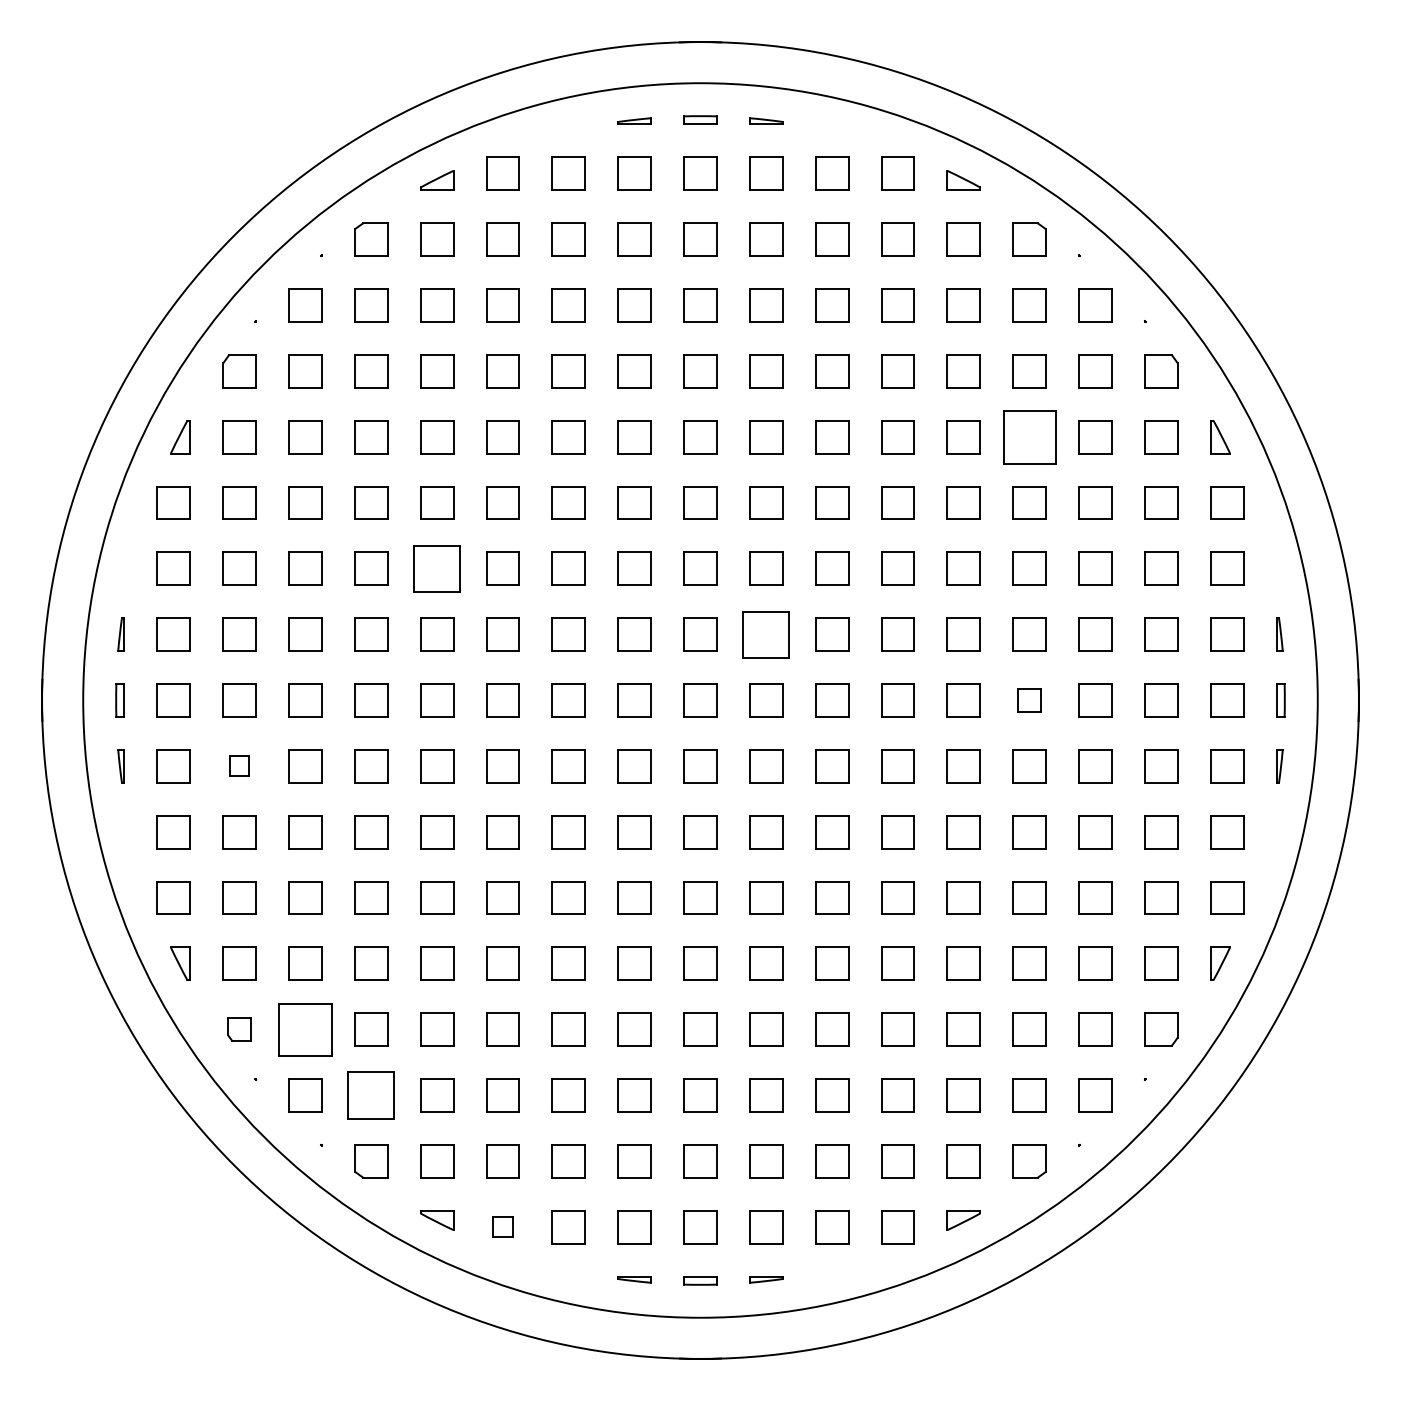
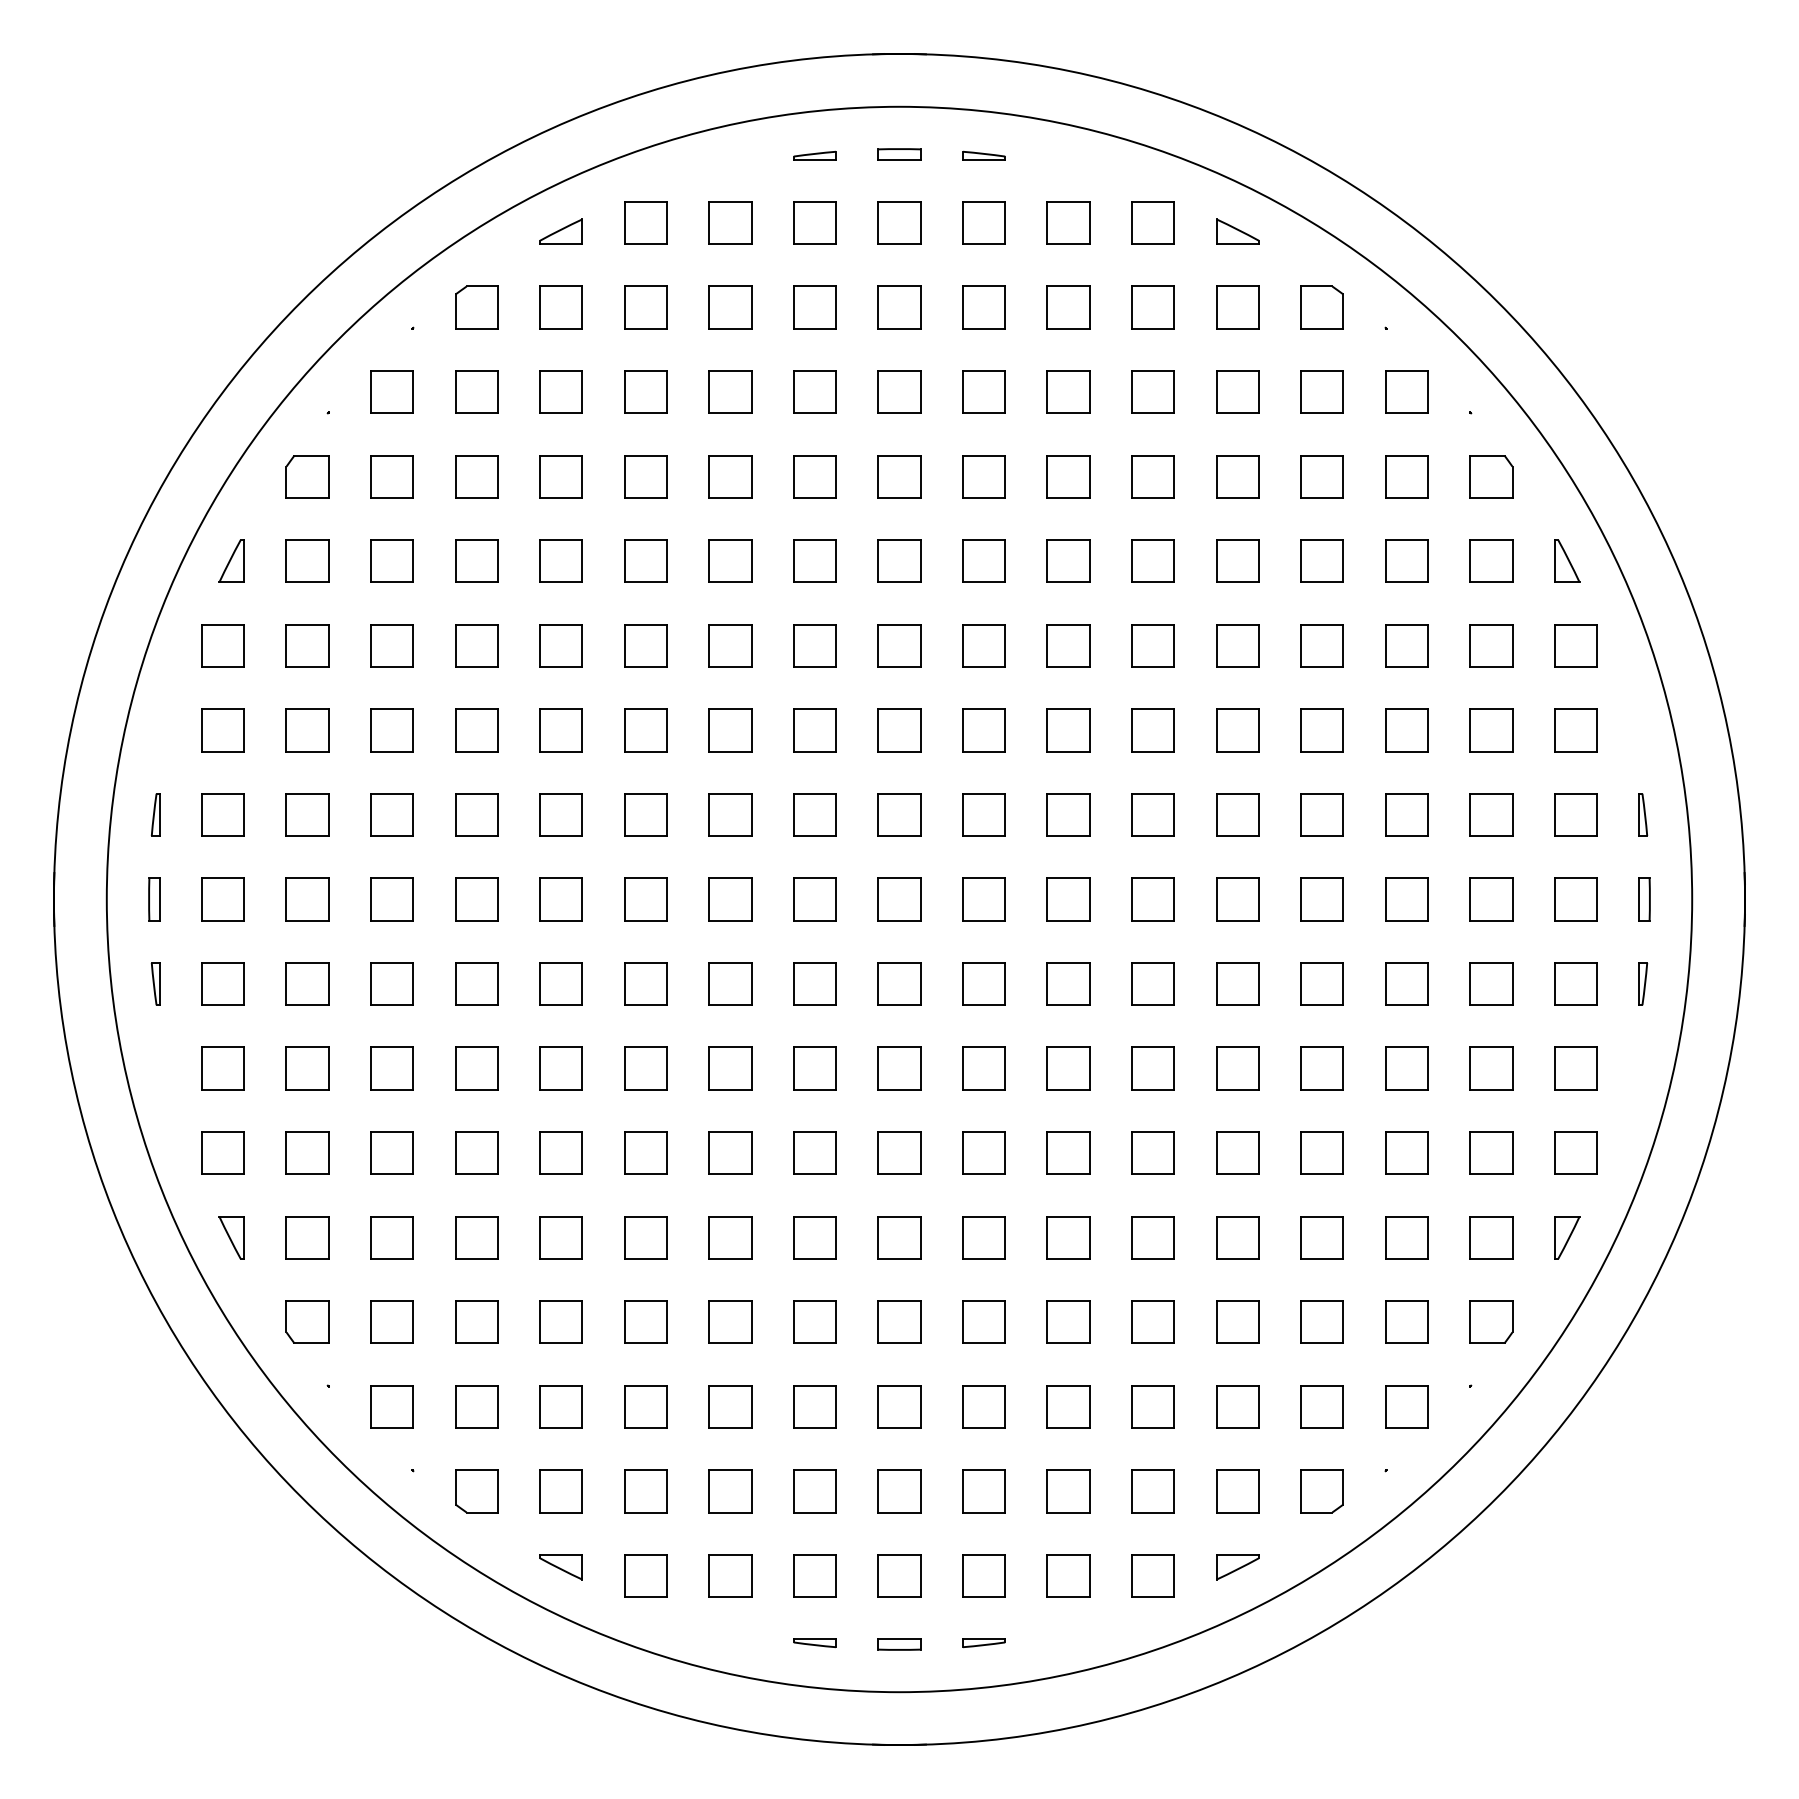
part: (1029, 436) -> (1321, 560), size x0.62
part: (436, 568) -> (560, 730), size x0.71
part: (765, 634) -> (983, 814), size x0.71
part: (1029, 700) -> (1321, 899), size x1.43
part: (239, 765) -> (307, 983), size x1.67
part: (239, 1029) -> (307, 1321), size x1.43
part: (304, 1029) -> (391, 1321), size x0.62
part: (371, 1095) -> (476, 1406), size x0.71
part: (502, 1226) -> (645, 1575), size x1.67

